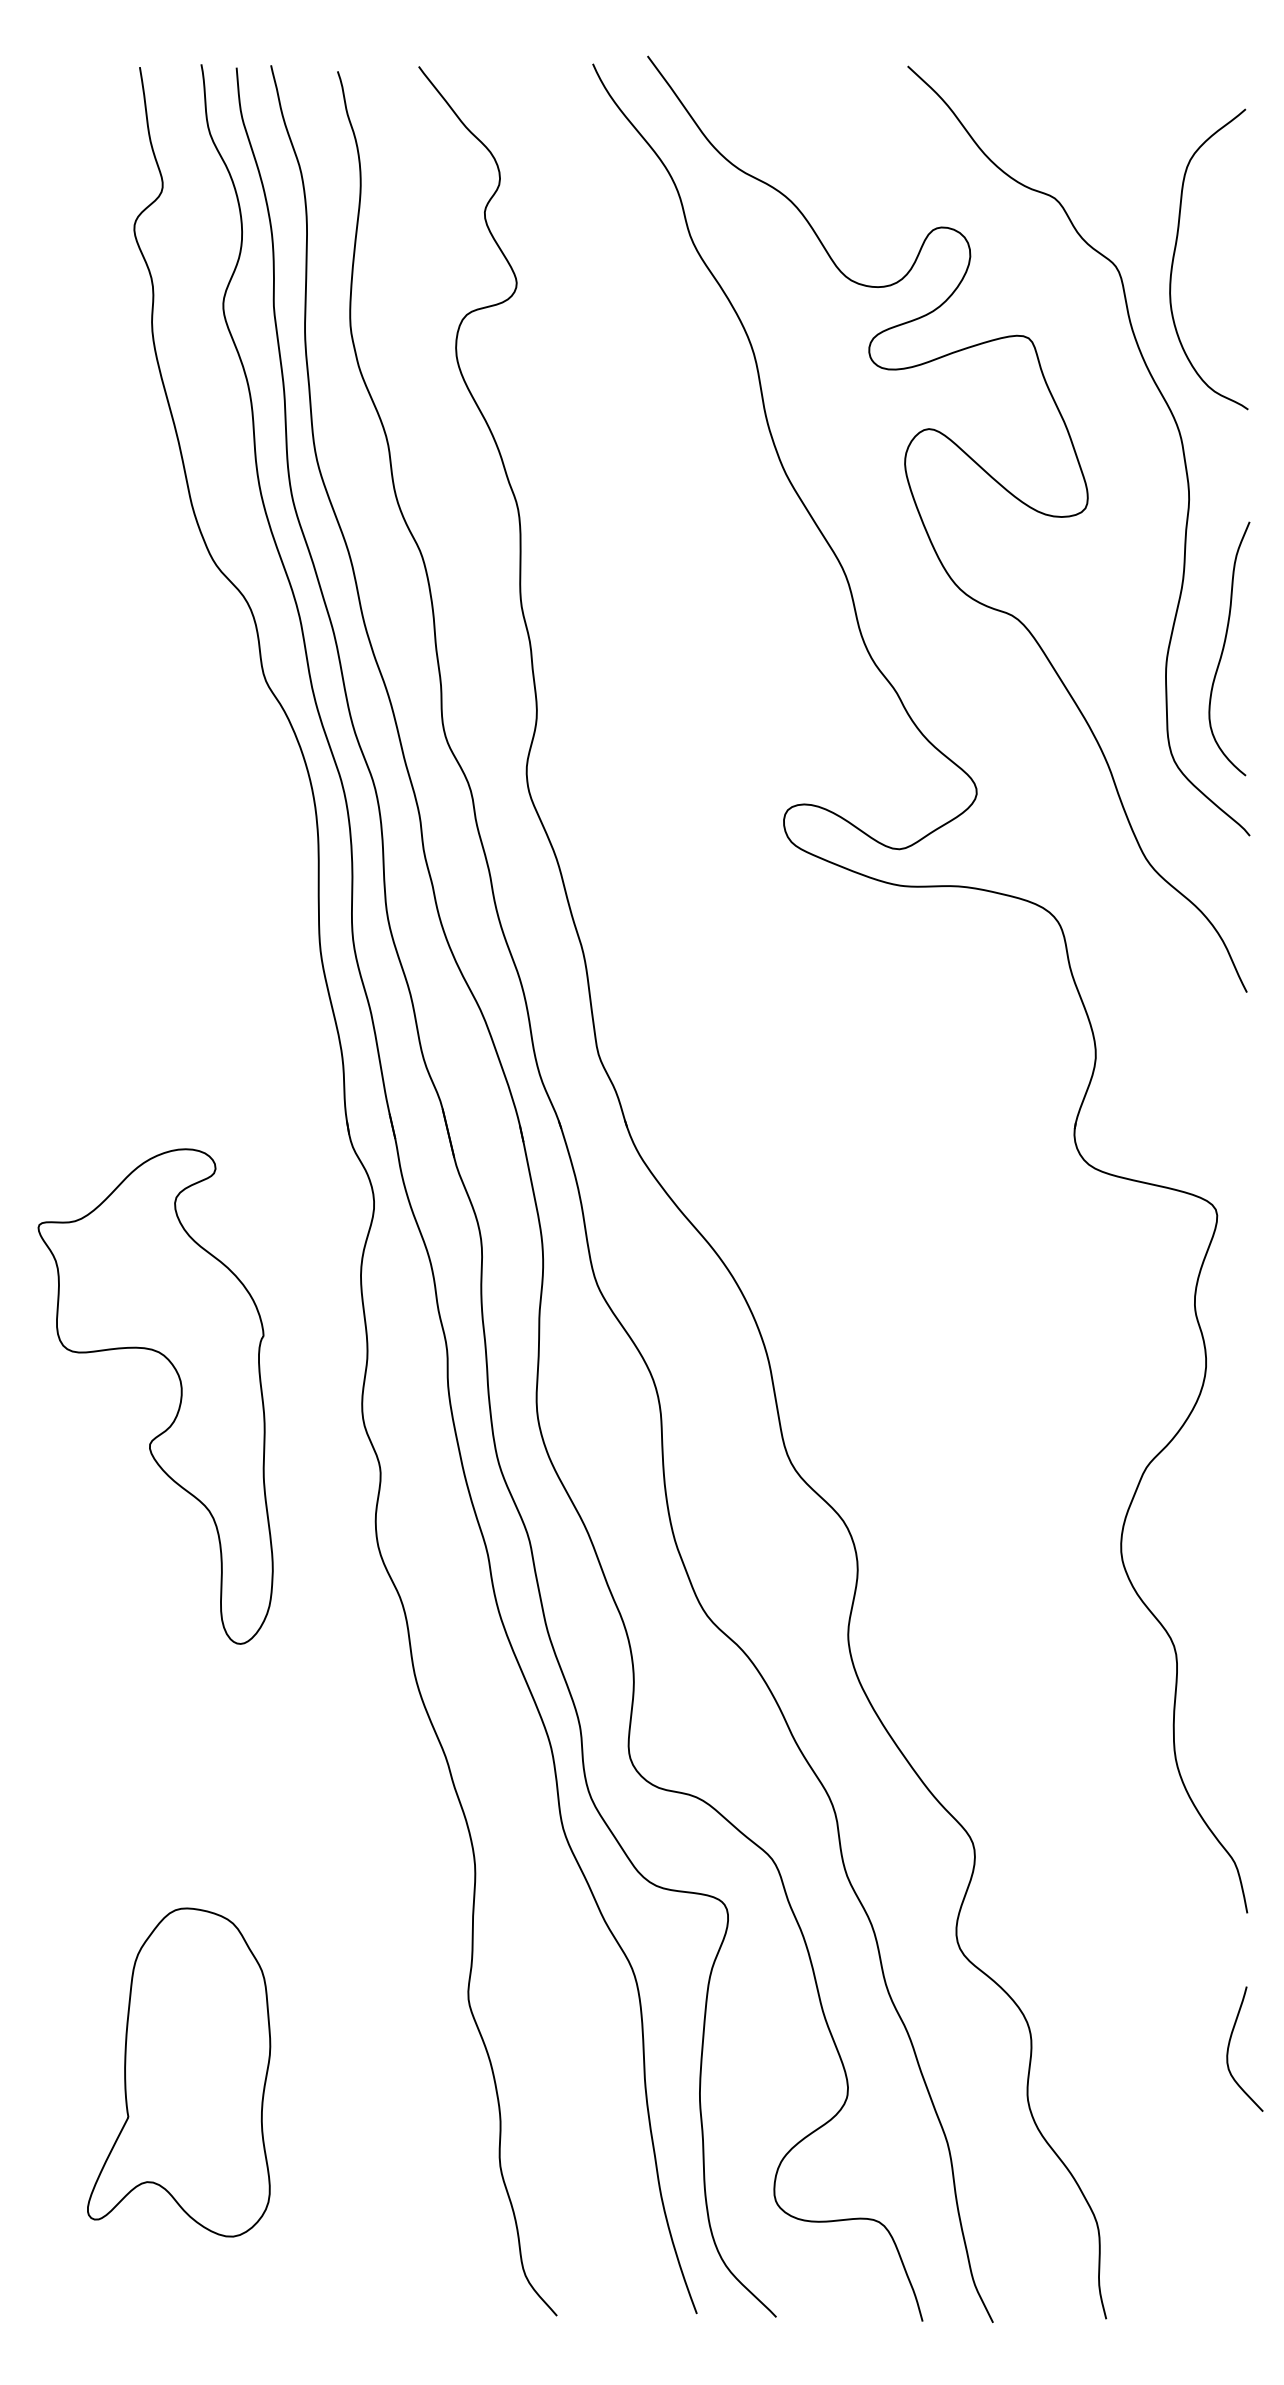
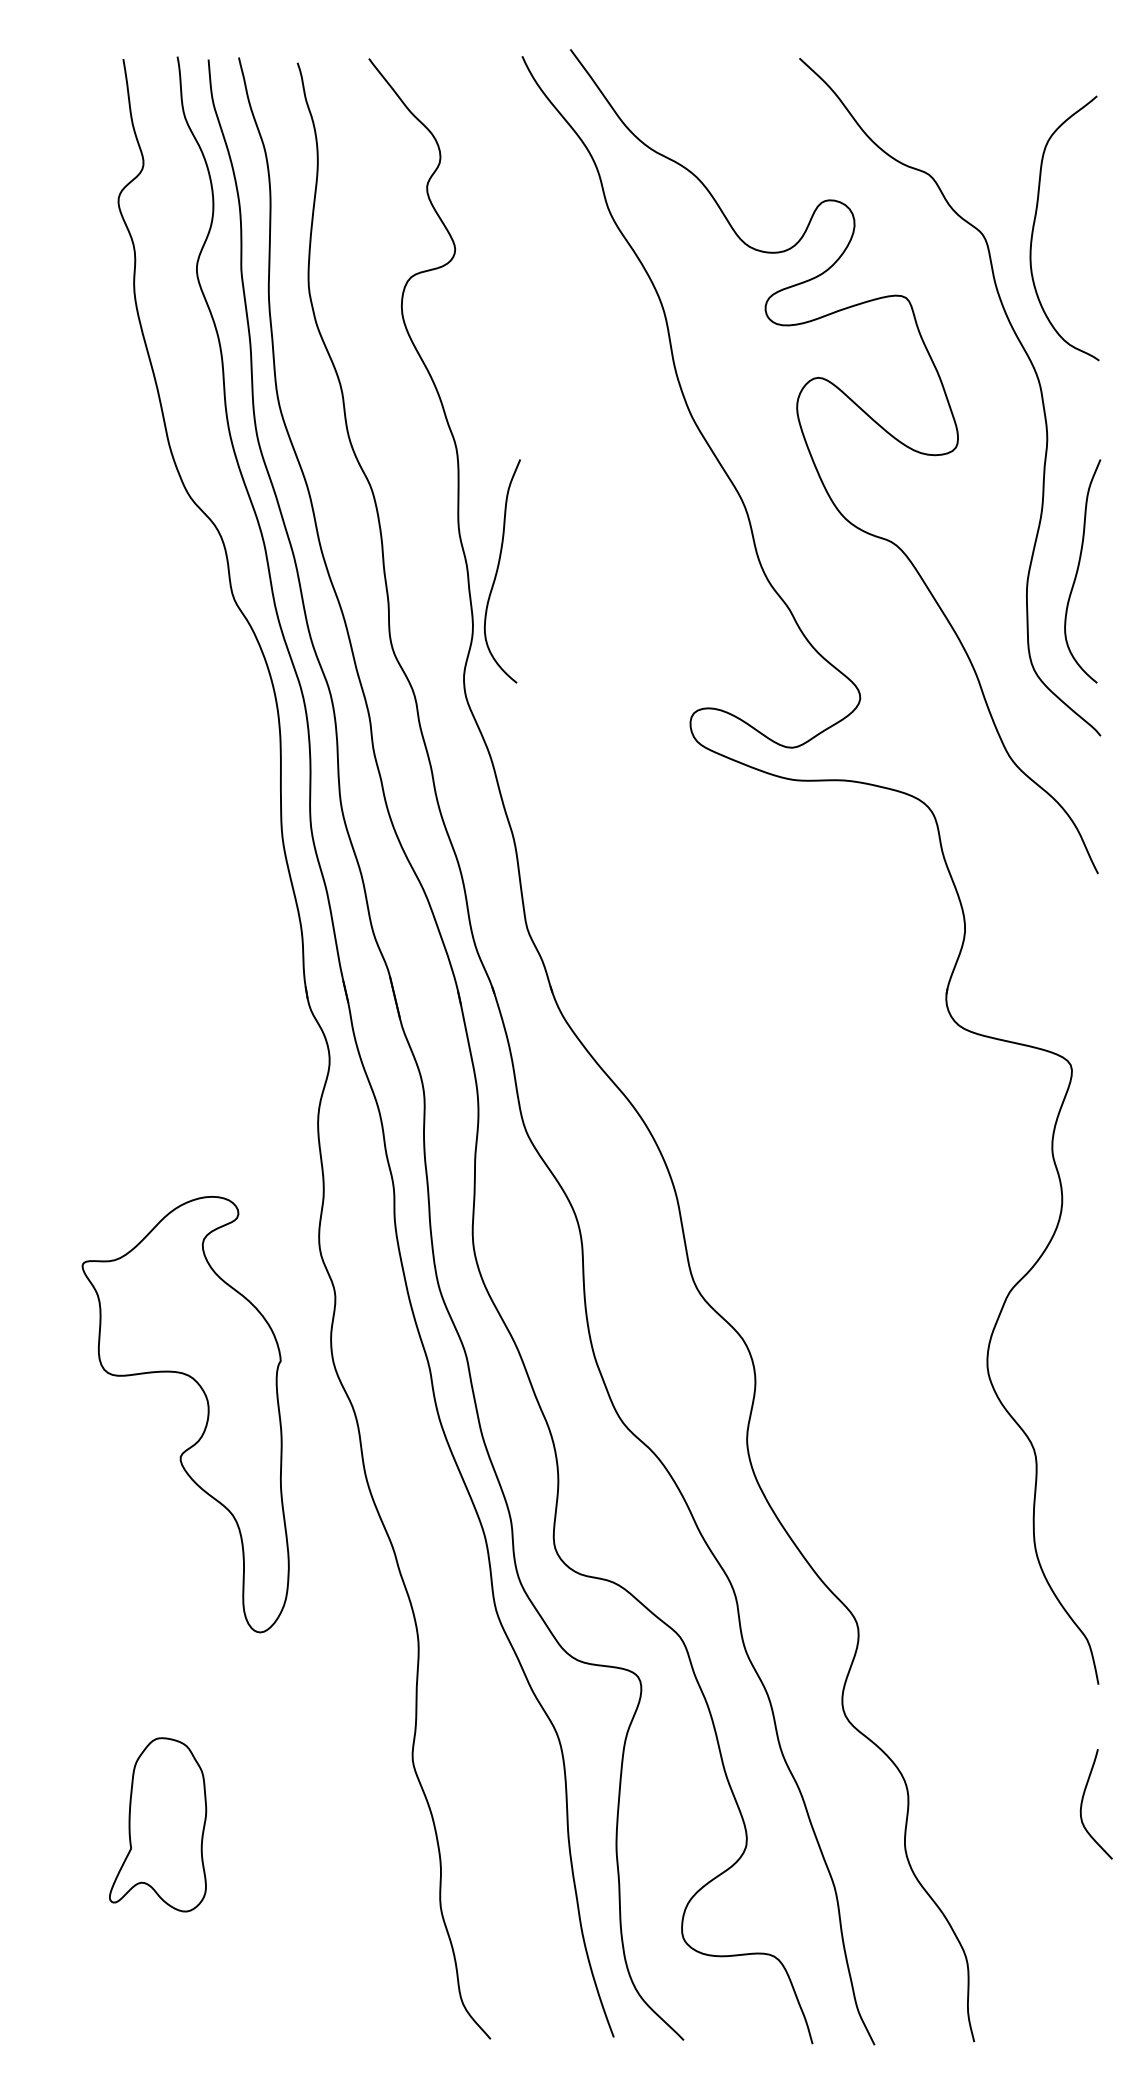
curve: (565, 648) -> (498, 571), added
part: (179, 1402) -> (206, 1419), moved
part: (179, 2072) -> (158, 1824), size x0.6

